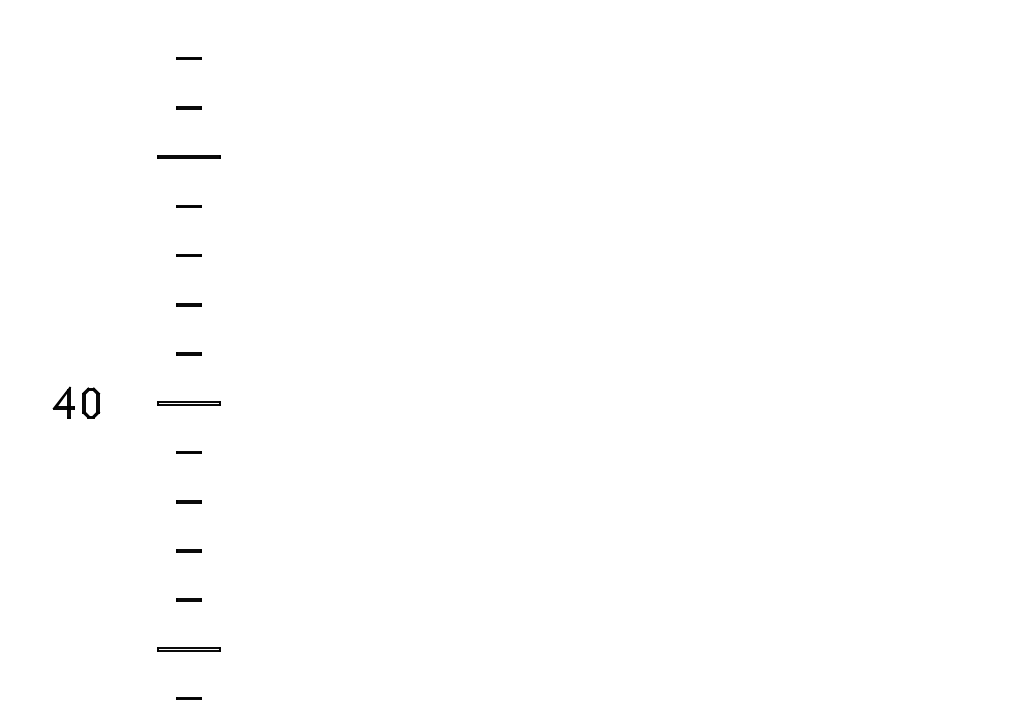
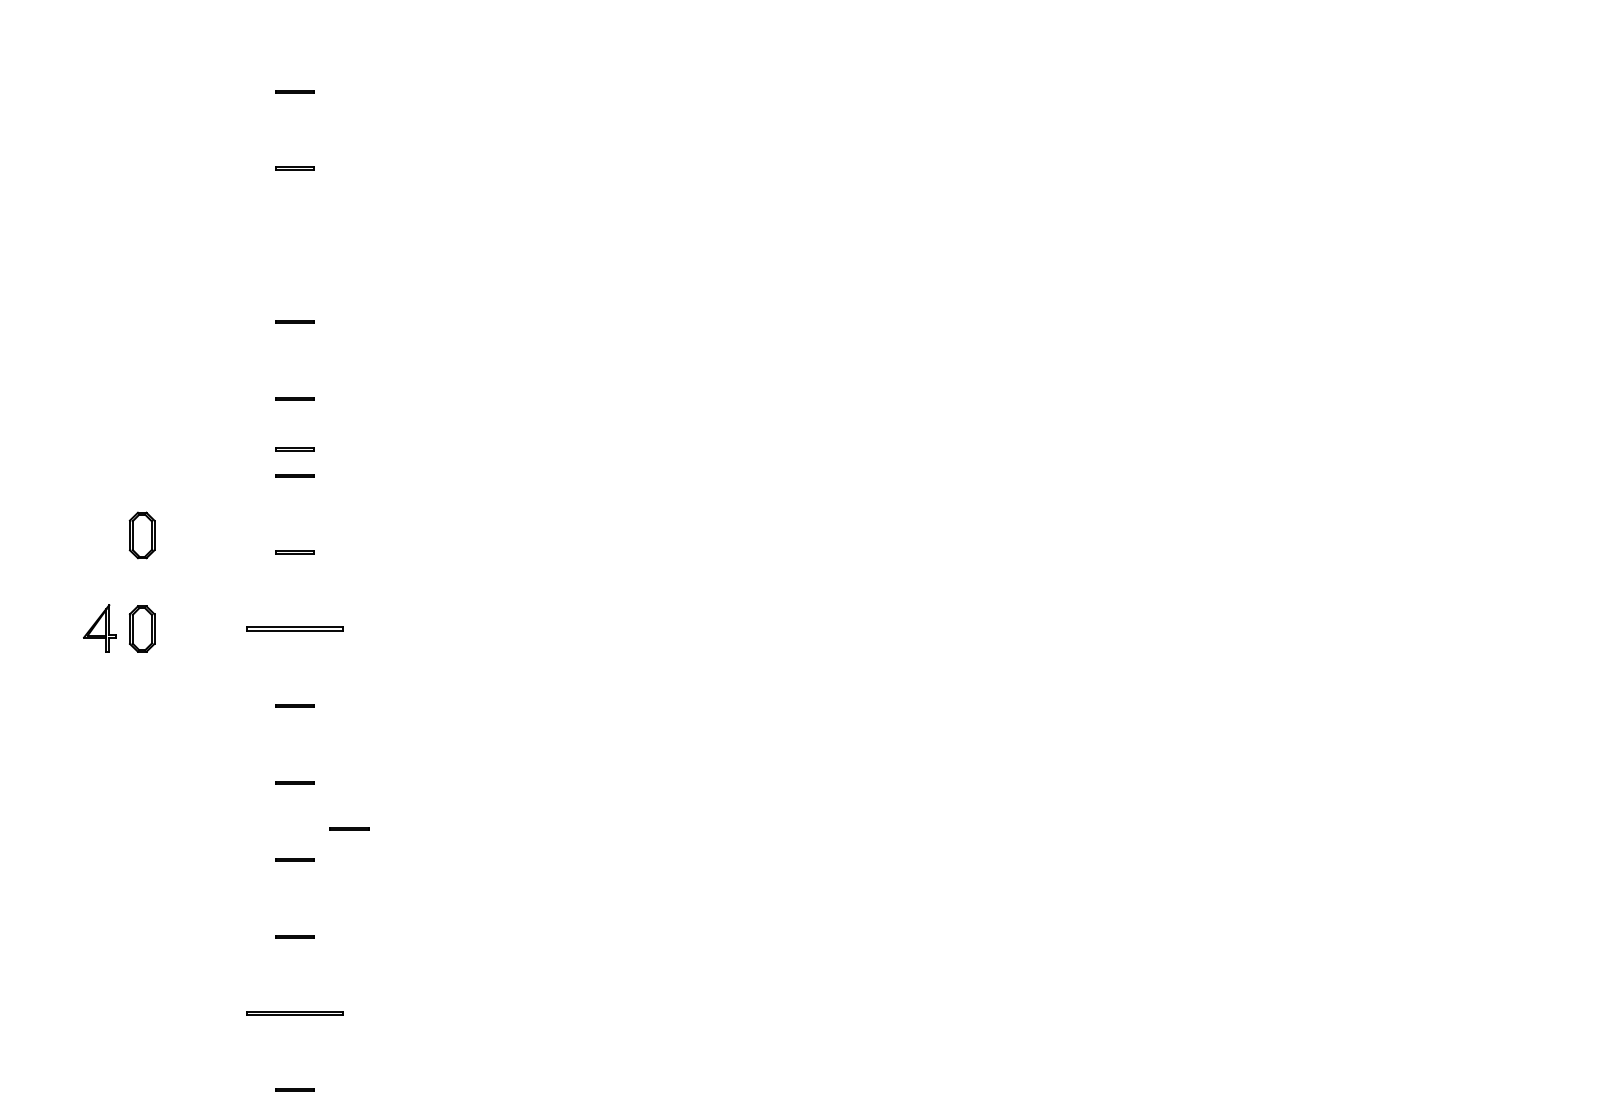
line: (188, 156) -> (294, 244), removed
line: (188, 287) -> (294, 448), added
part: (91, 342) -> (142, 534), added
line: (223, 530) -> (348, 827), added

